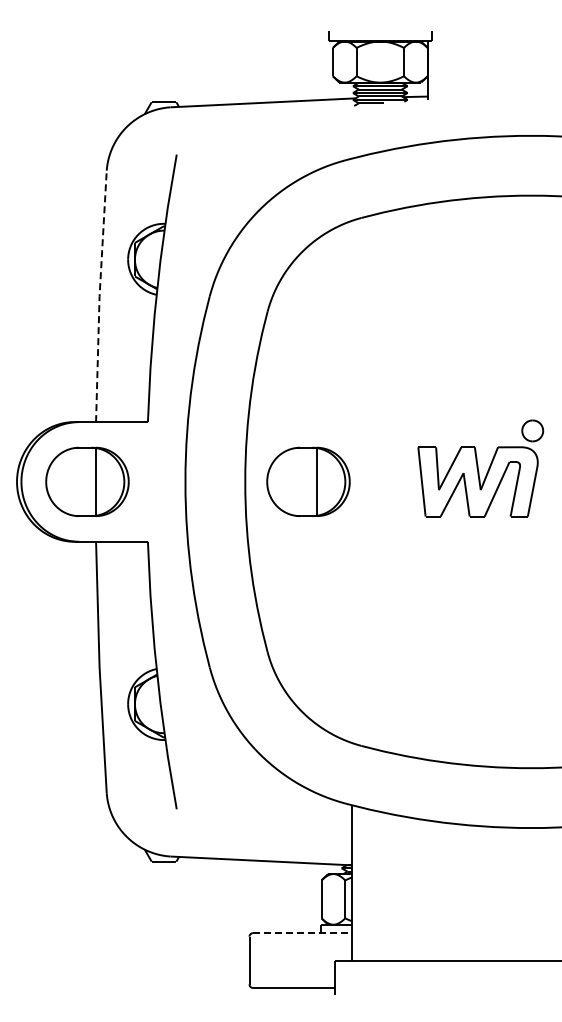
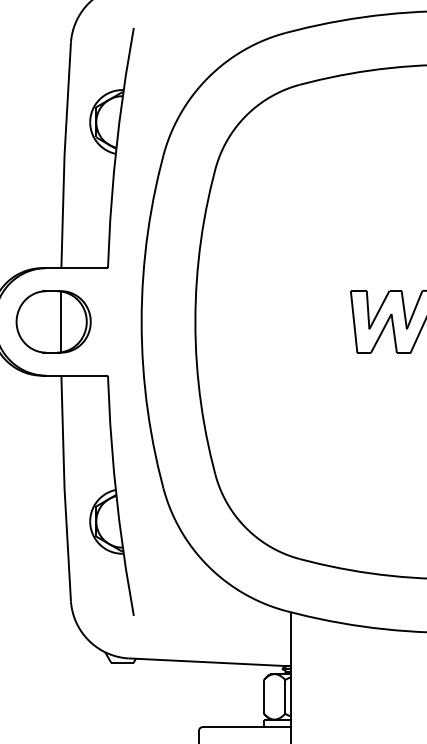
line: (99, 296) -> (64, 155), dashed -> solid
part: (308, 481) -> (252, 321), removed
line: (302, 933) -> (246, 727), dashed -> solid

